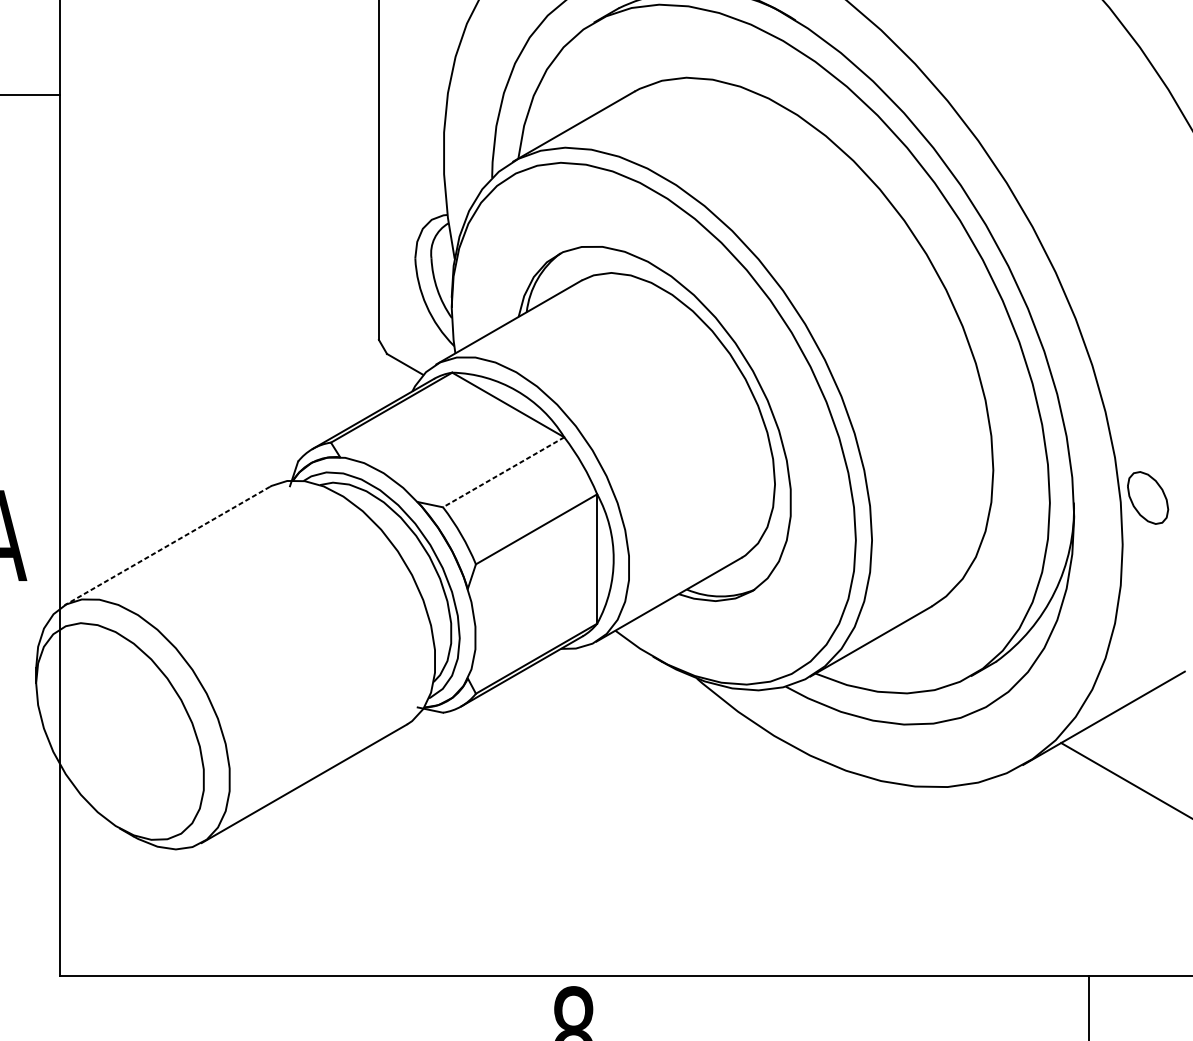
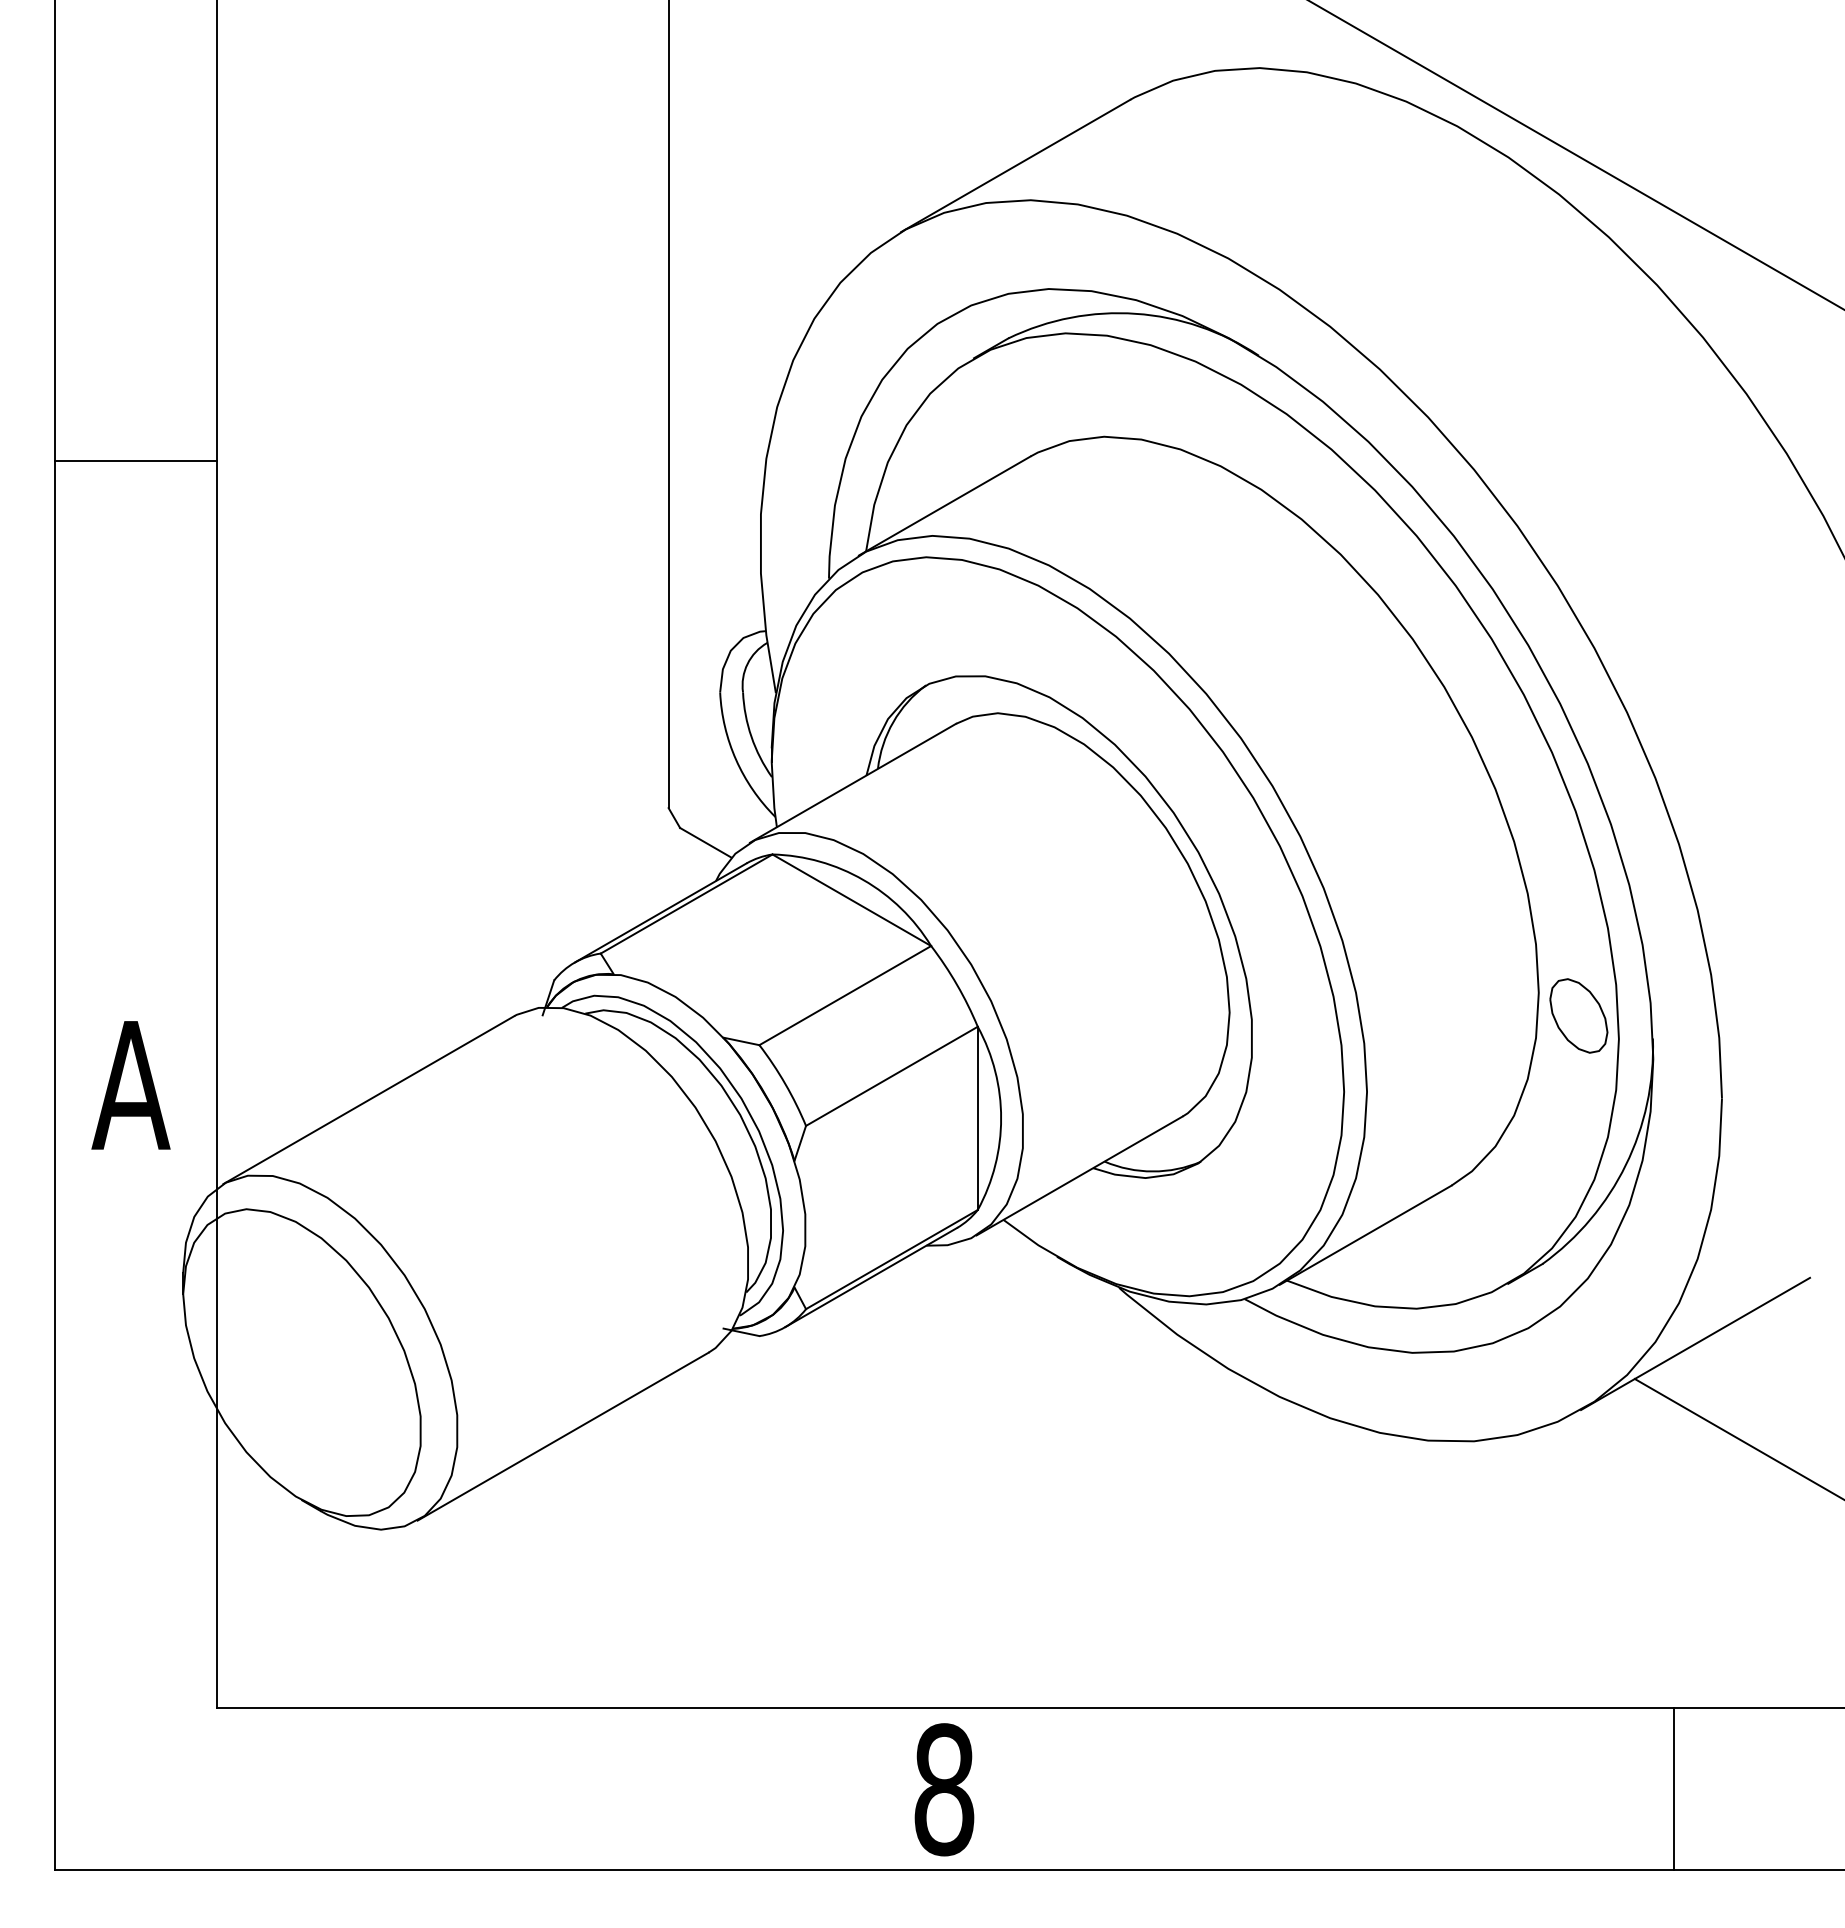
line: (503, 472) -> (844, 995), dashed -> solid
part: (1147, 497) -> (1578, 1015), moved
line: (167, 546) -> (368, 1100), dashed -> solid

